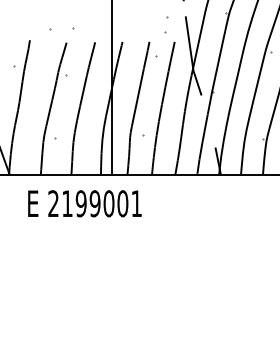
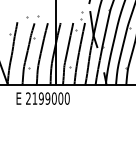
text: (135, 203) -> (66, 98), 2199001 -> 2199000

